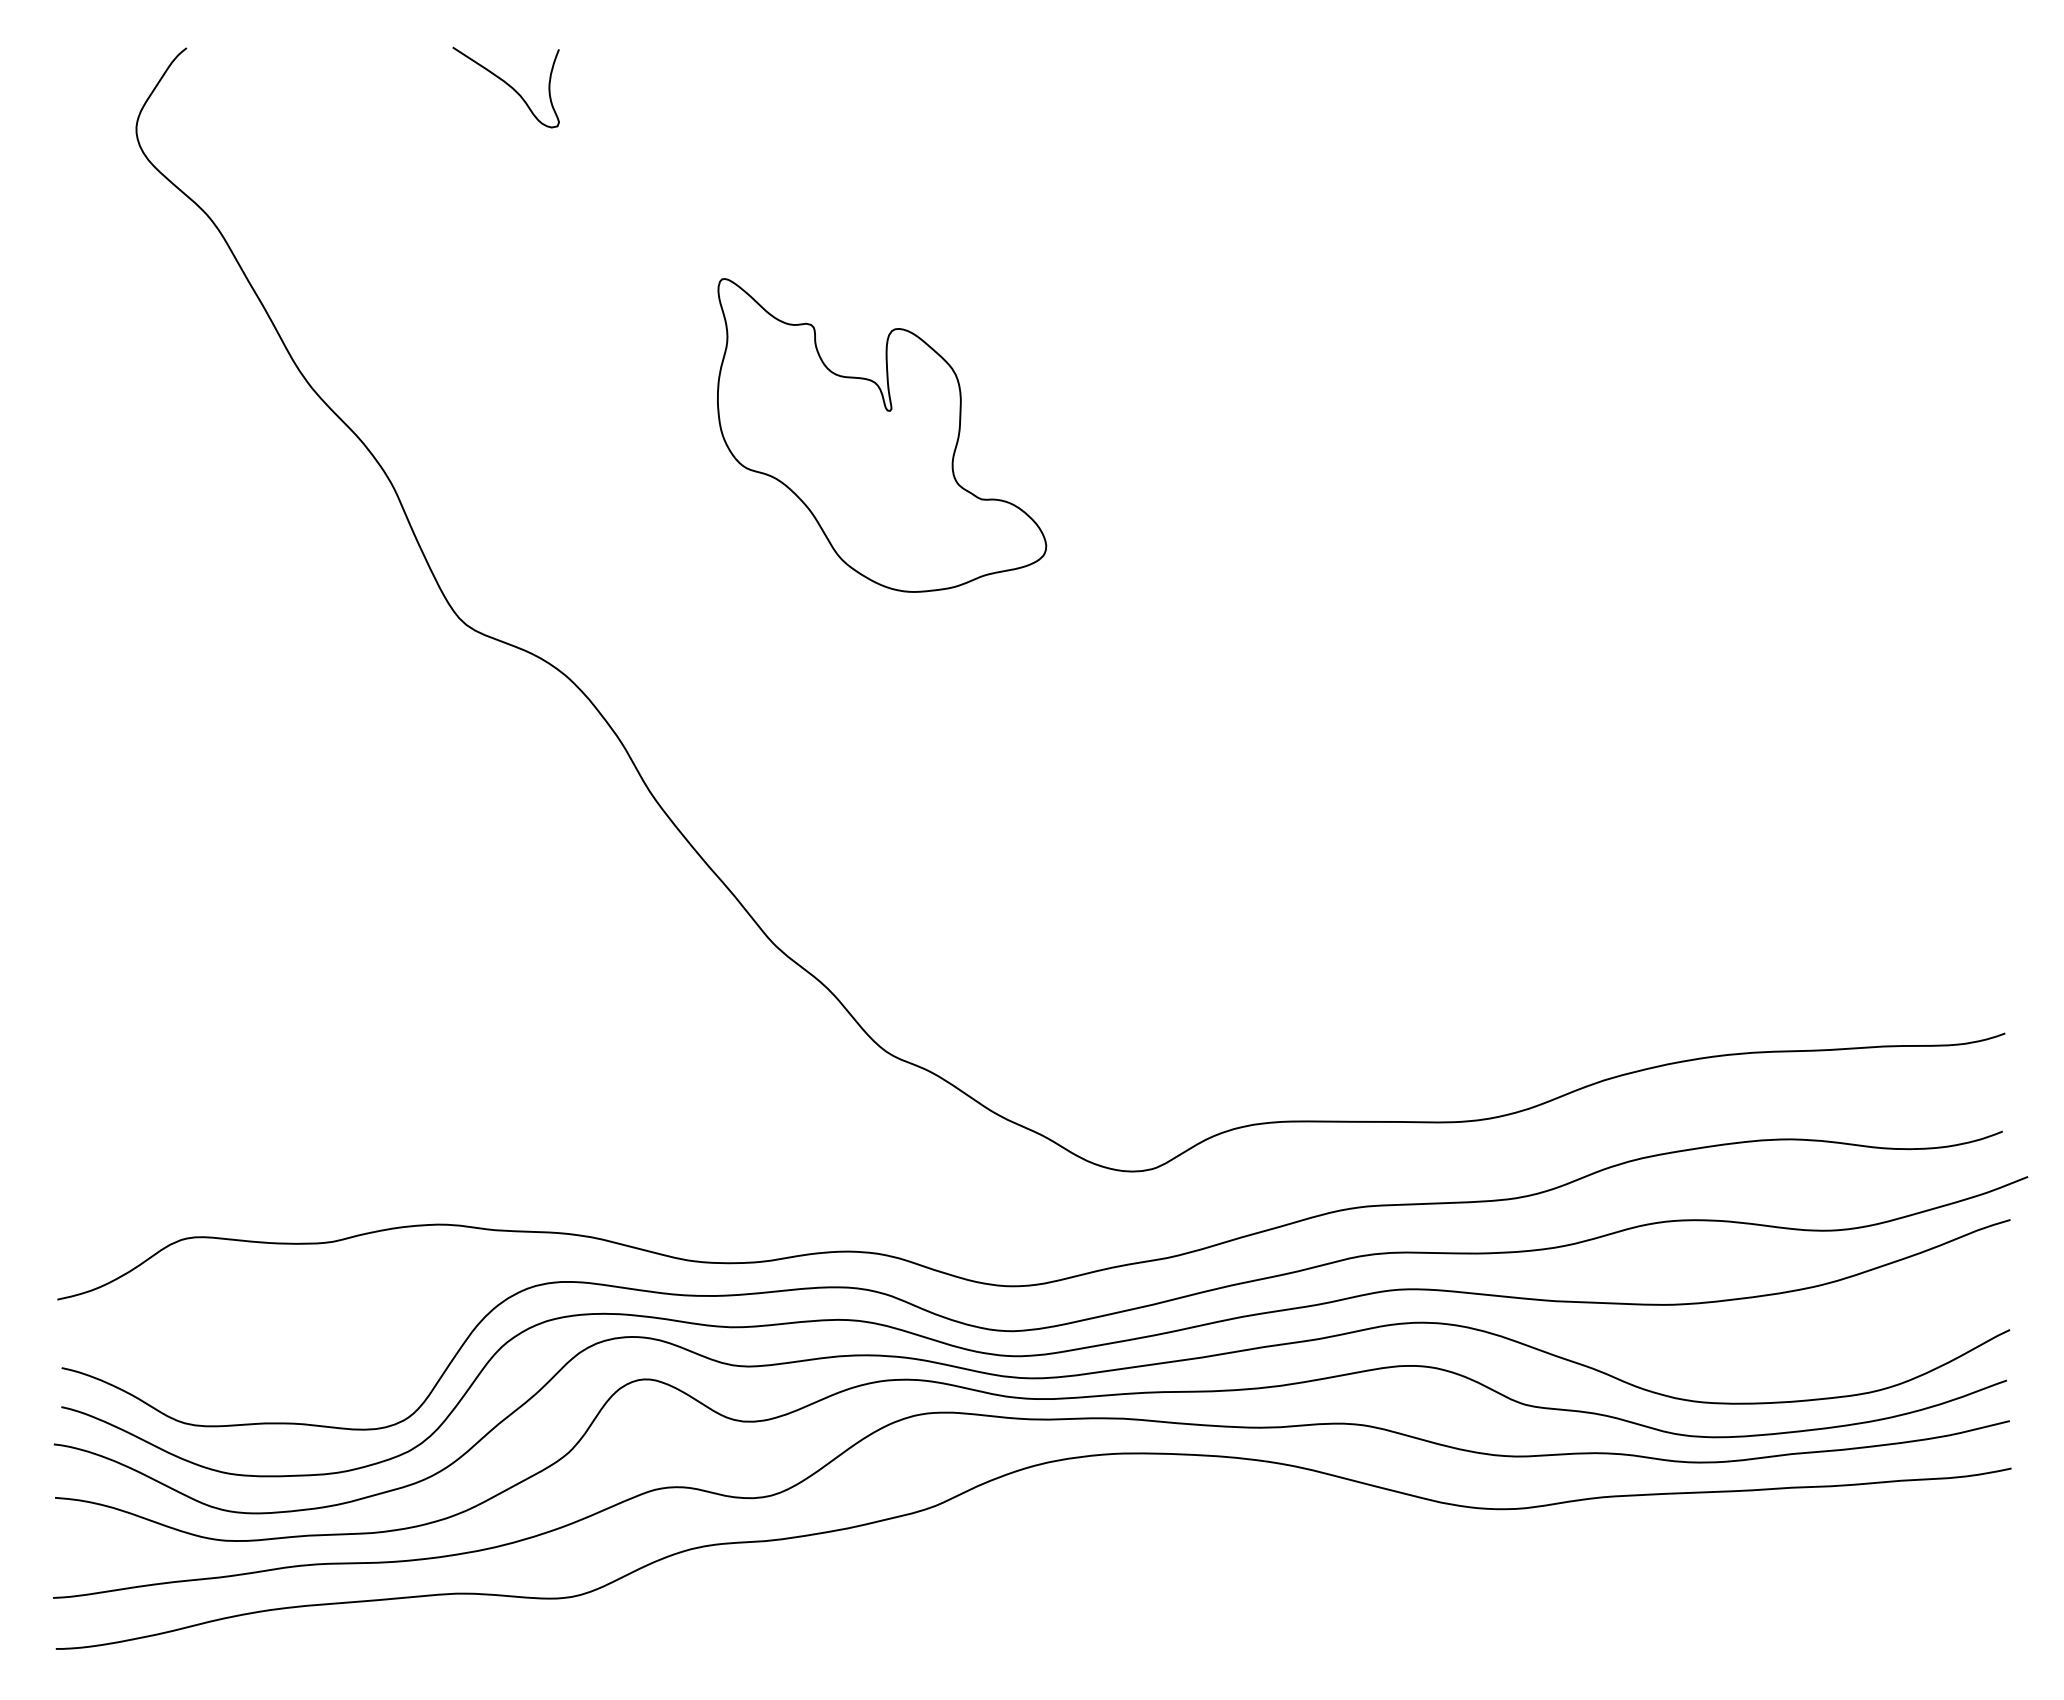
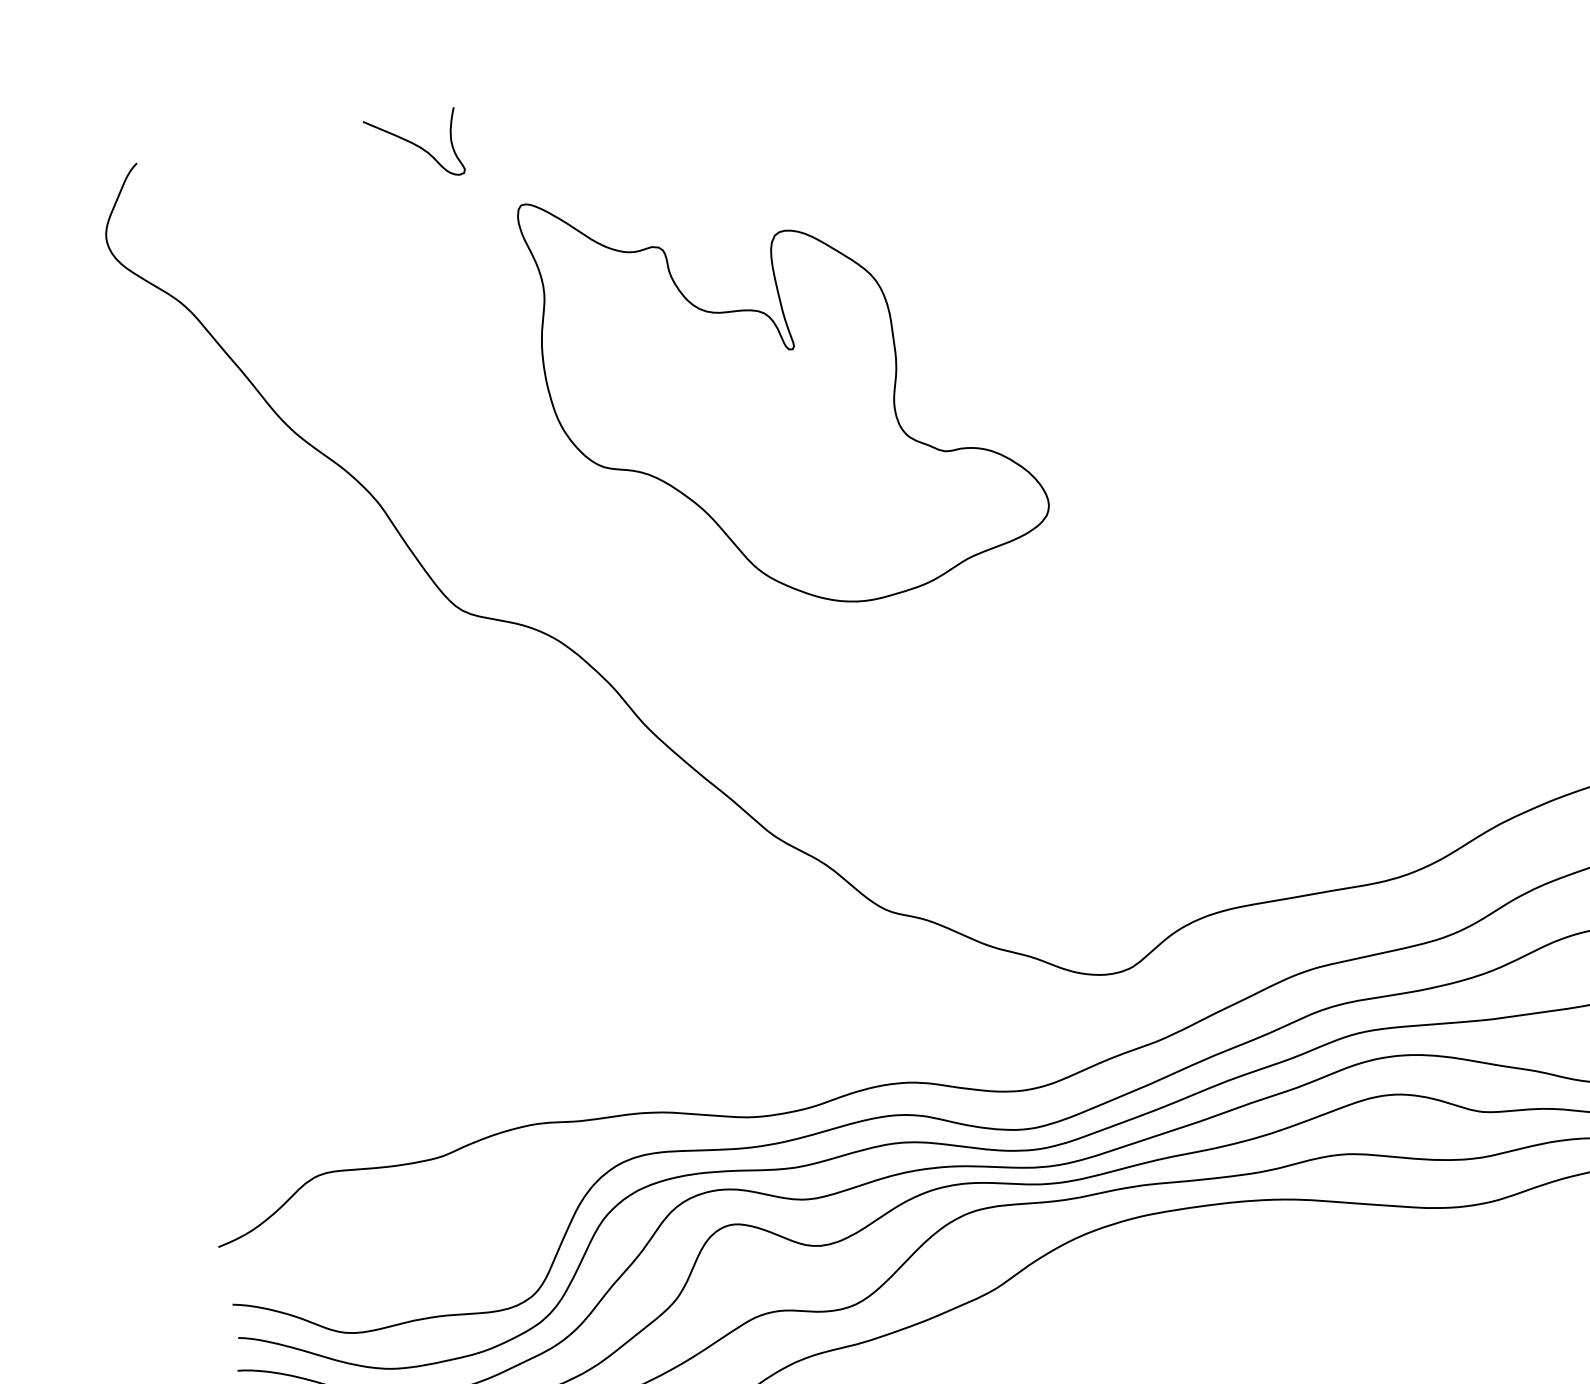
part: (881, 435) -> (786, 386), size x1.67

